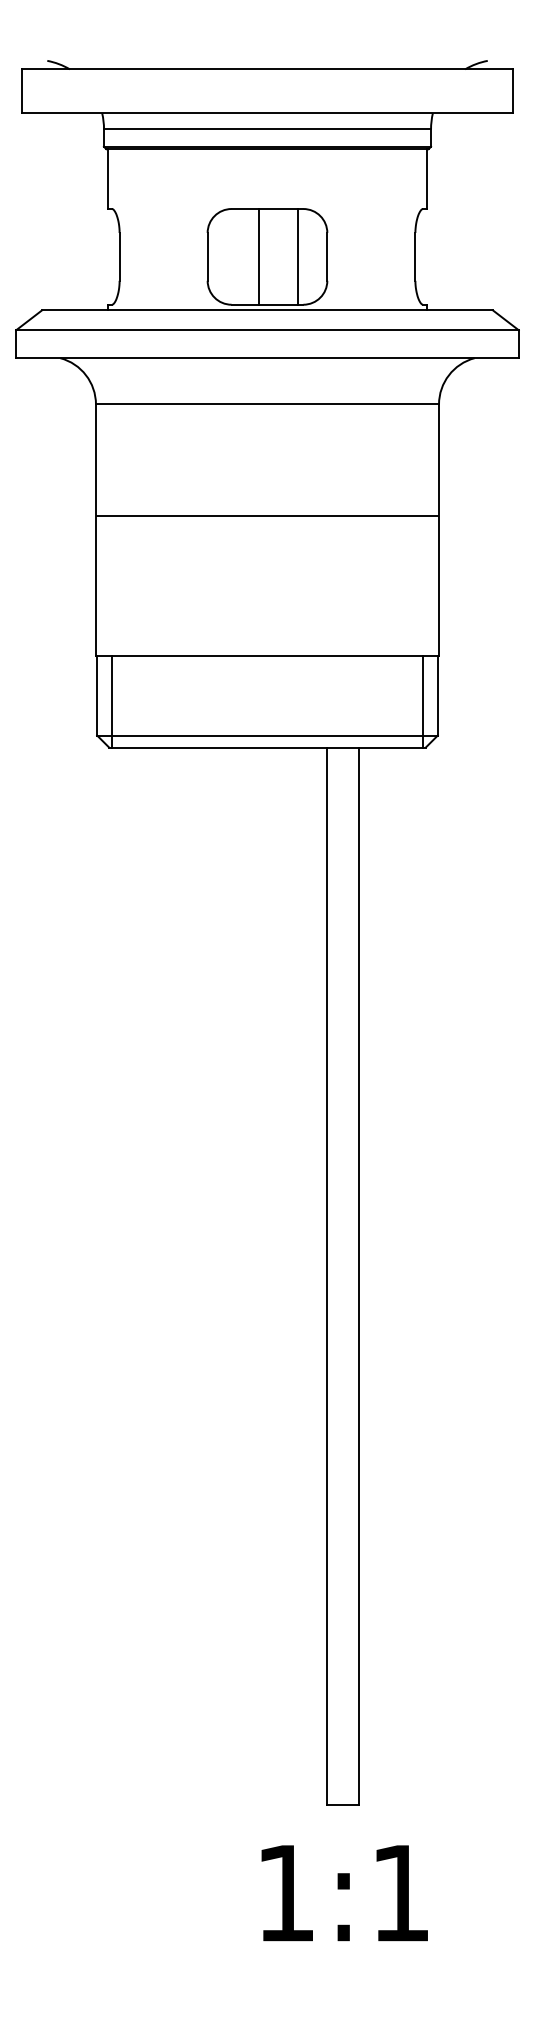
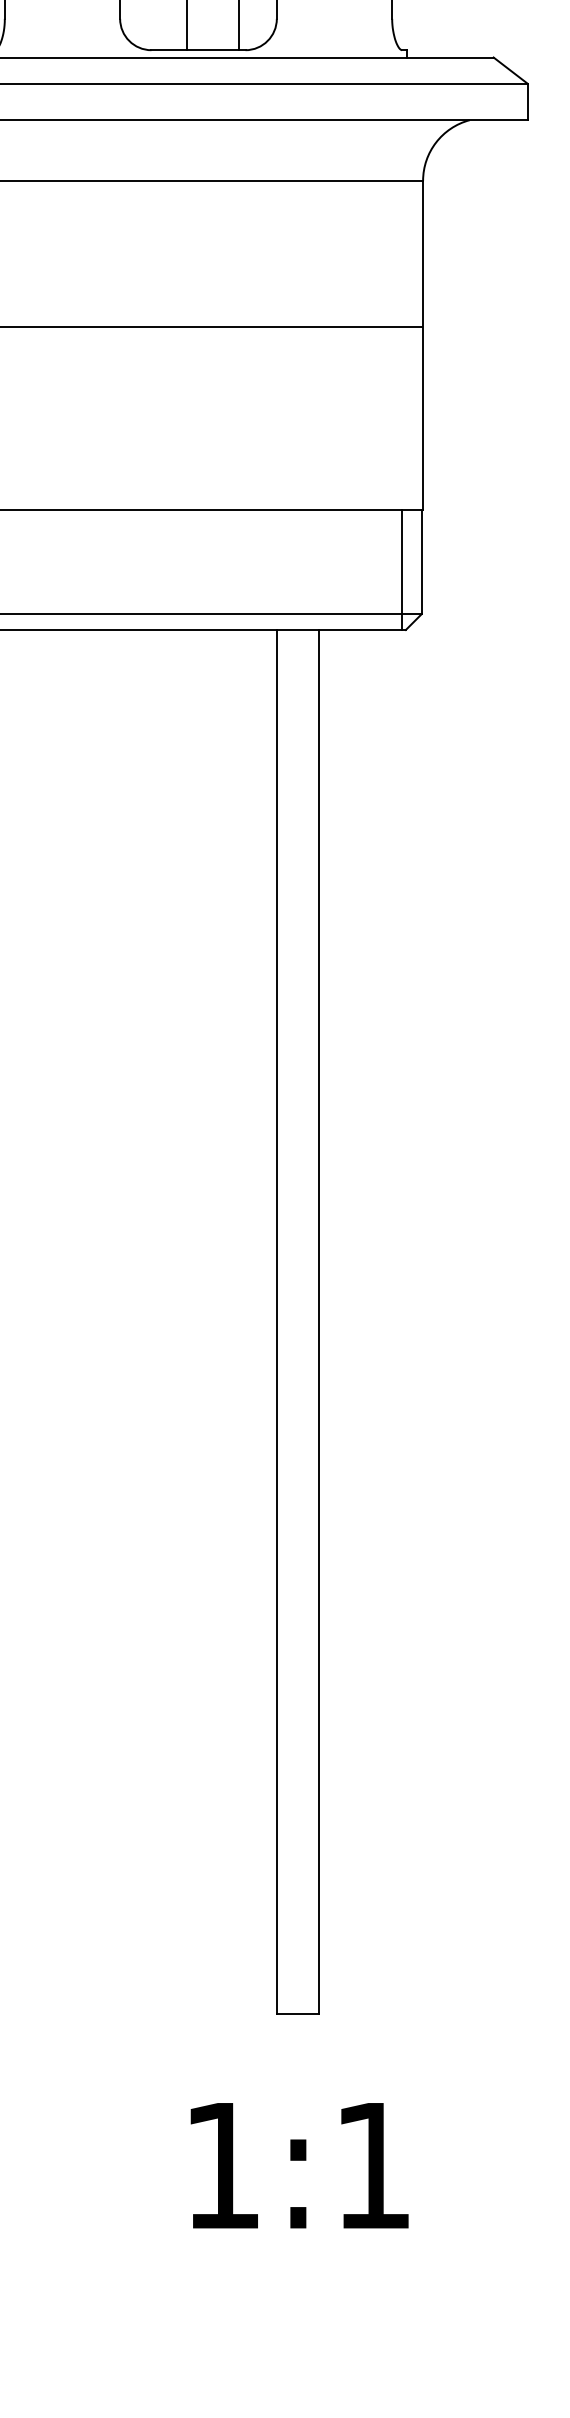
text: (344, 1893) -> (299, 2166), moved

